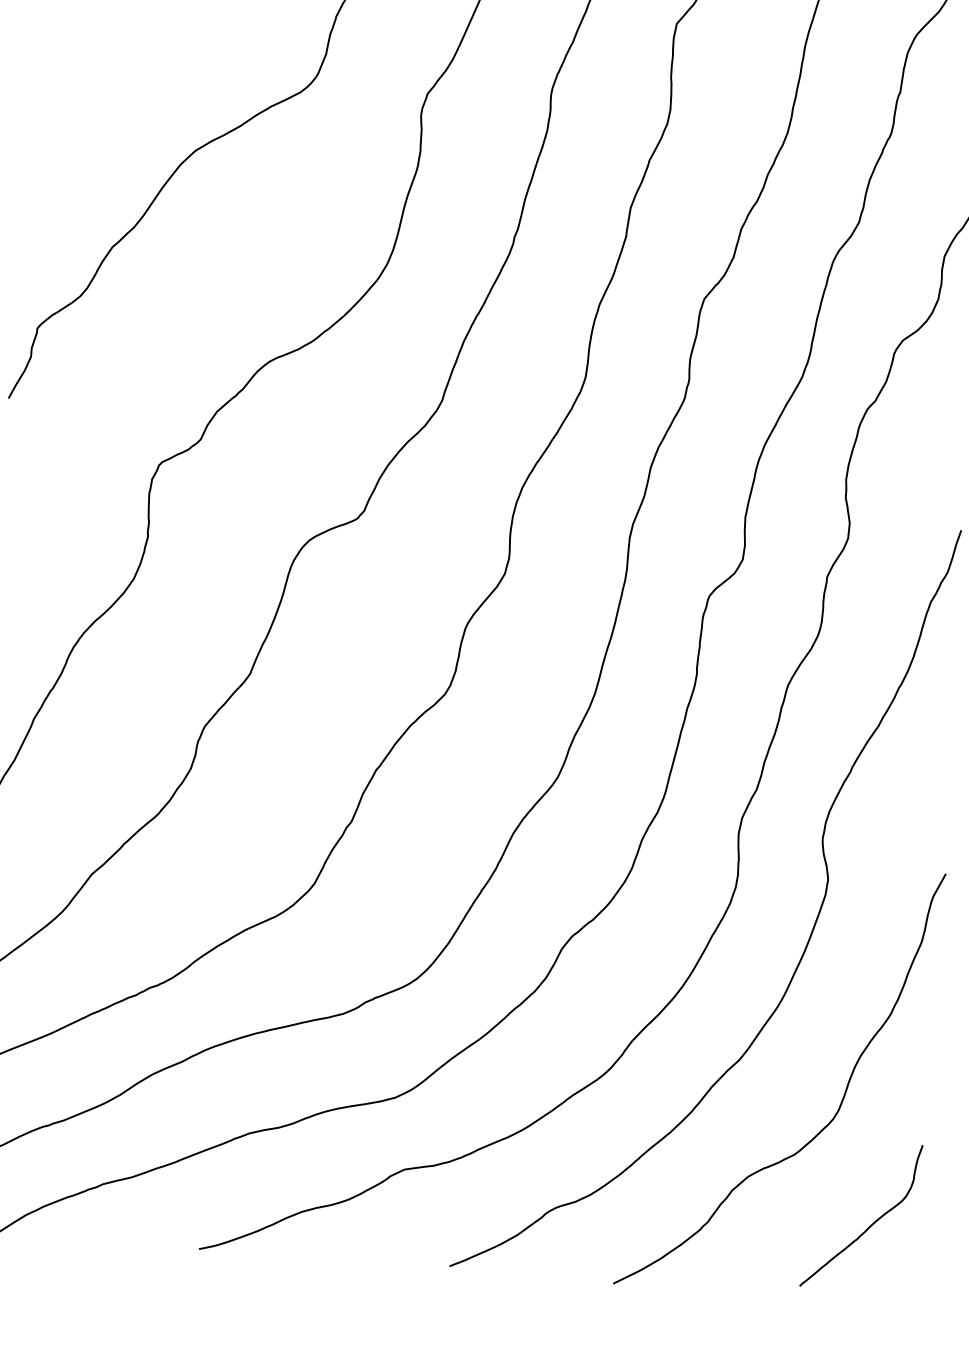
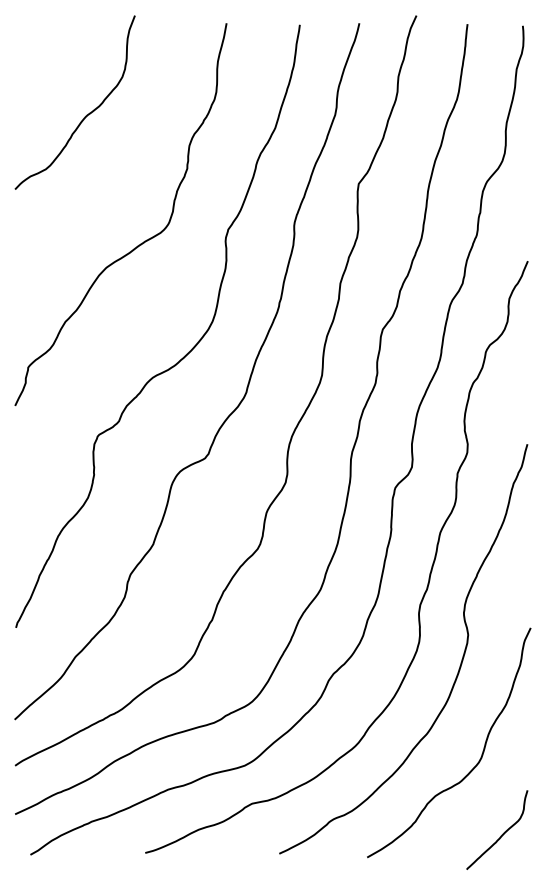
curve: (870, 1222) -> (502, 833), moved

